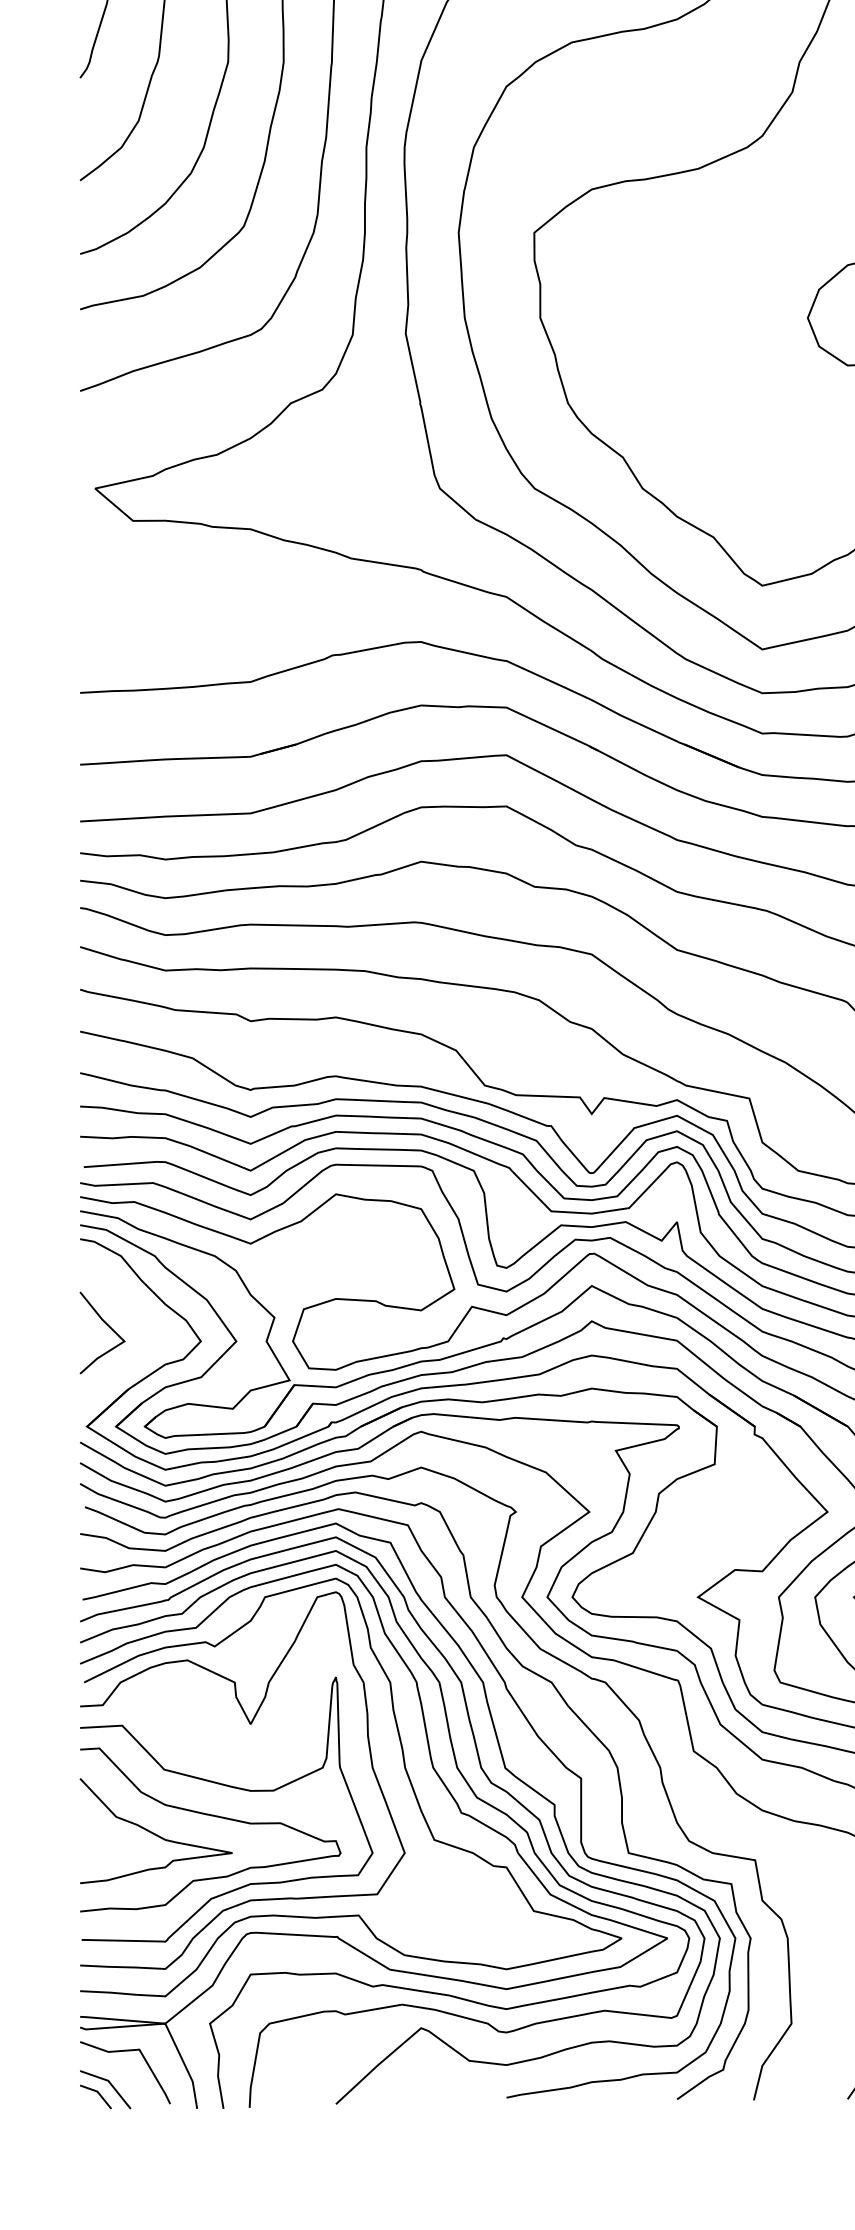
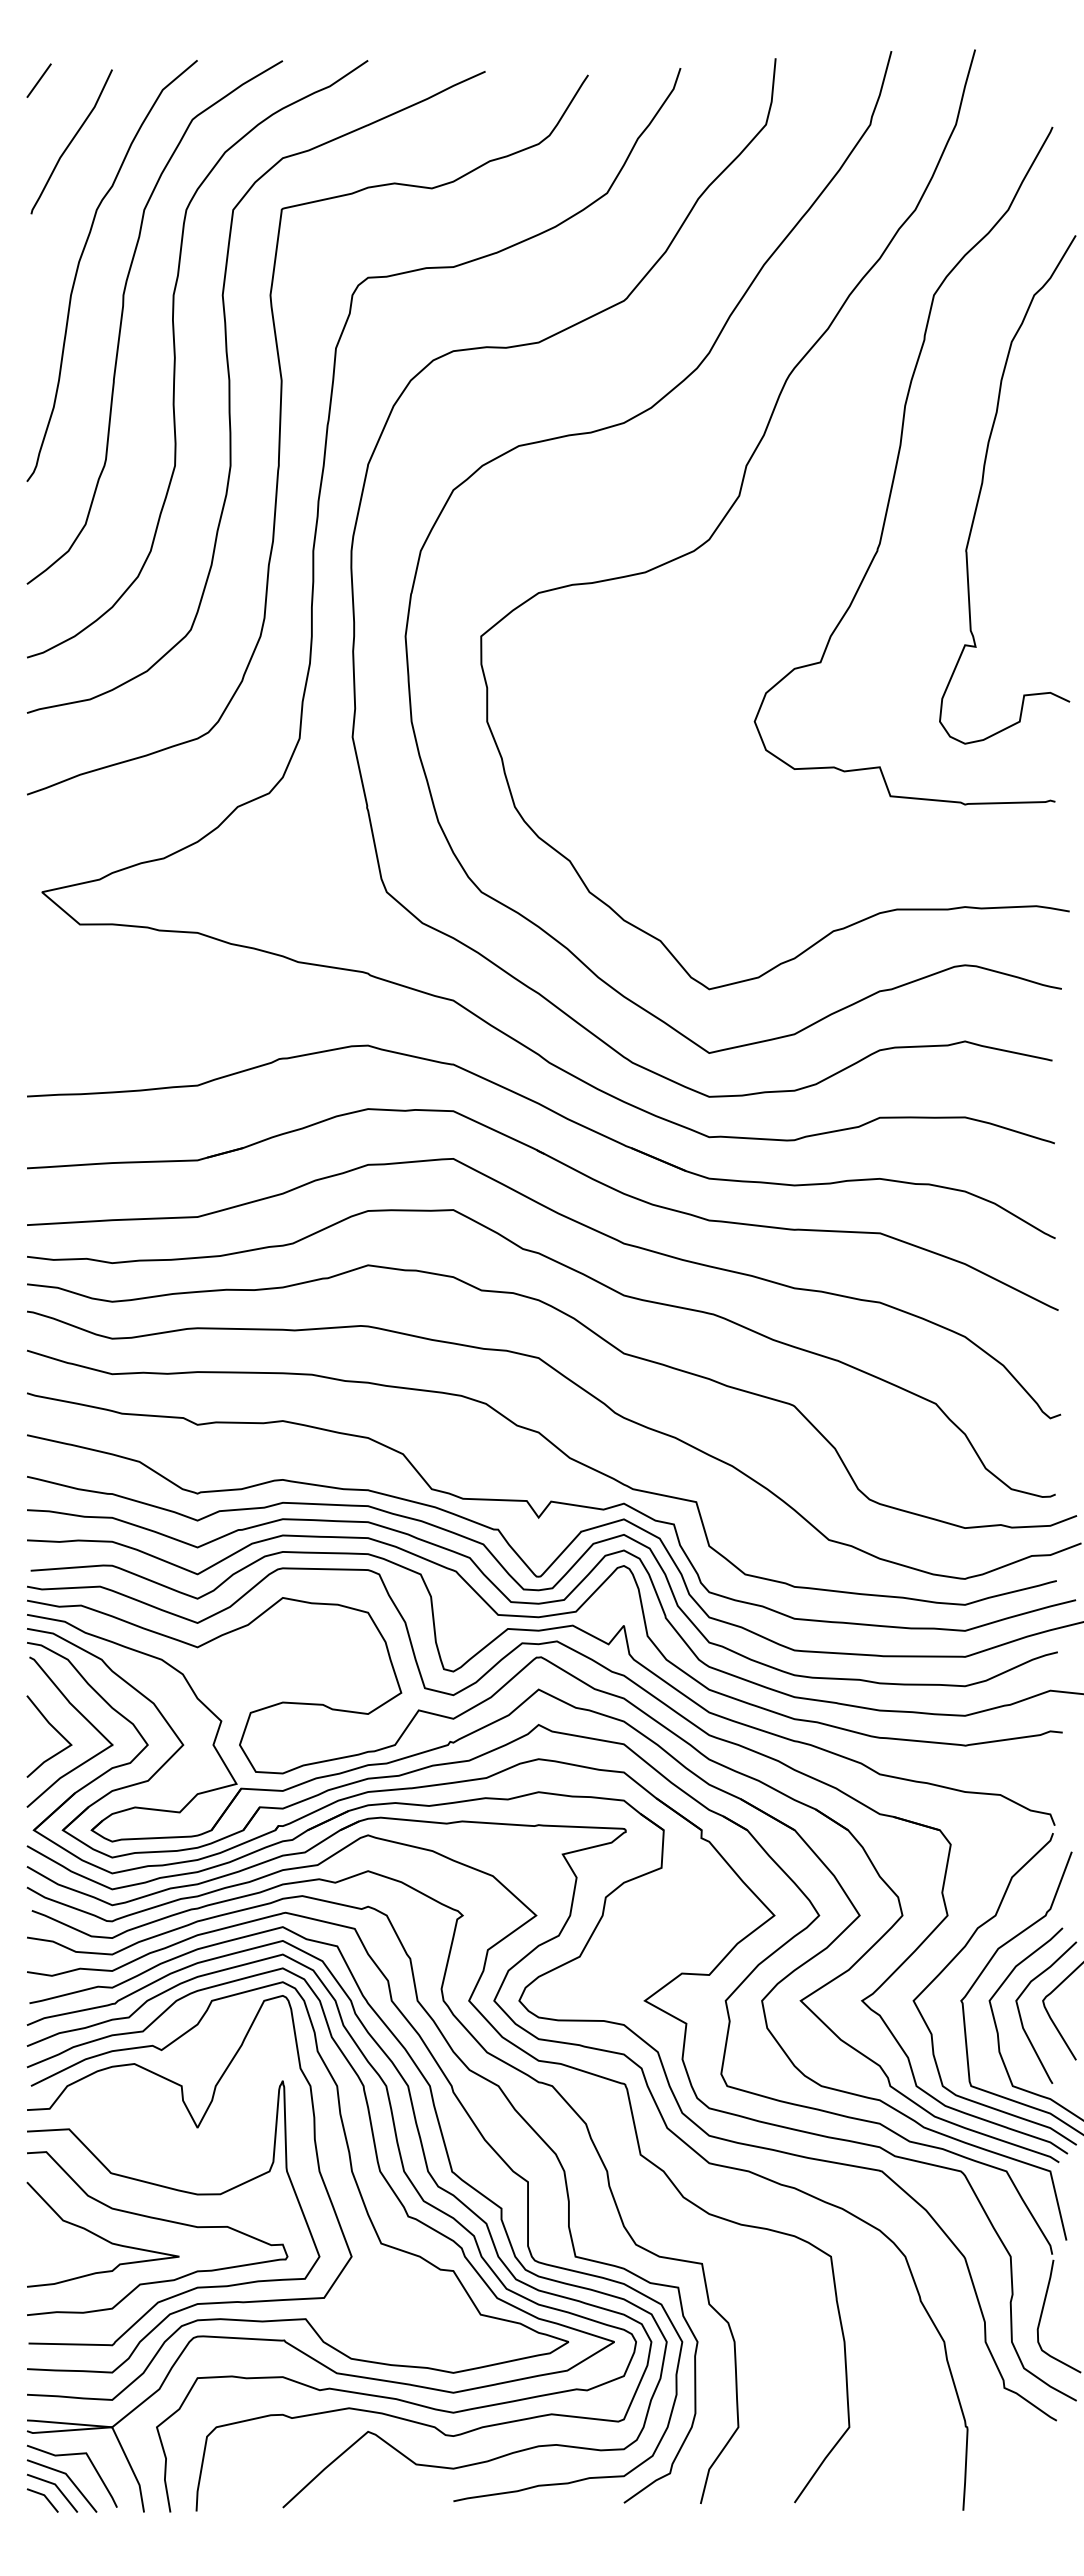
curve: (136, 1313) -> (83, 1717), added
line: (123, 2077) -> (70, 2481), added

